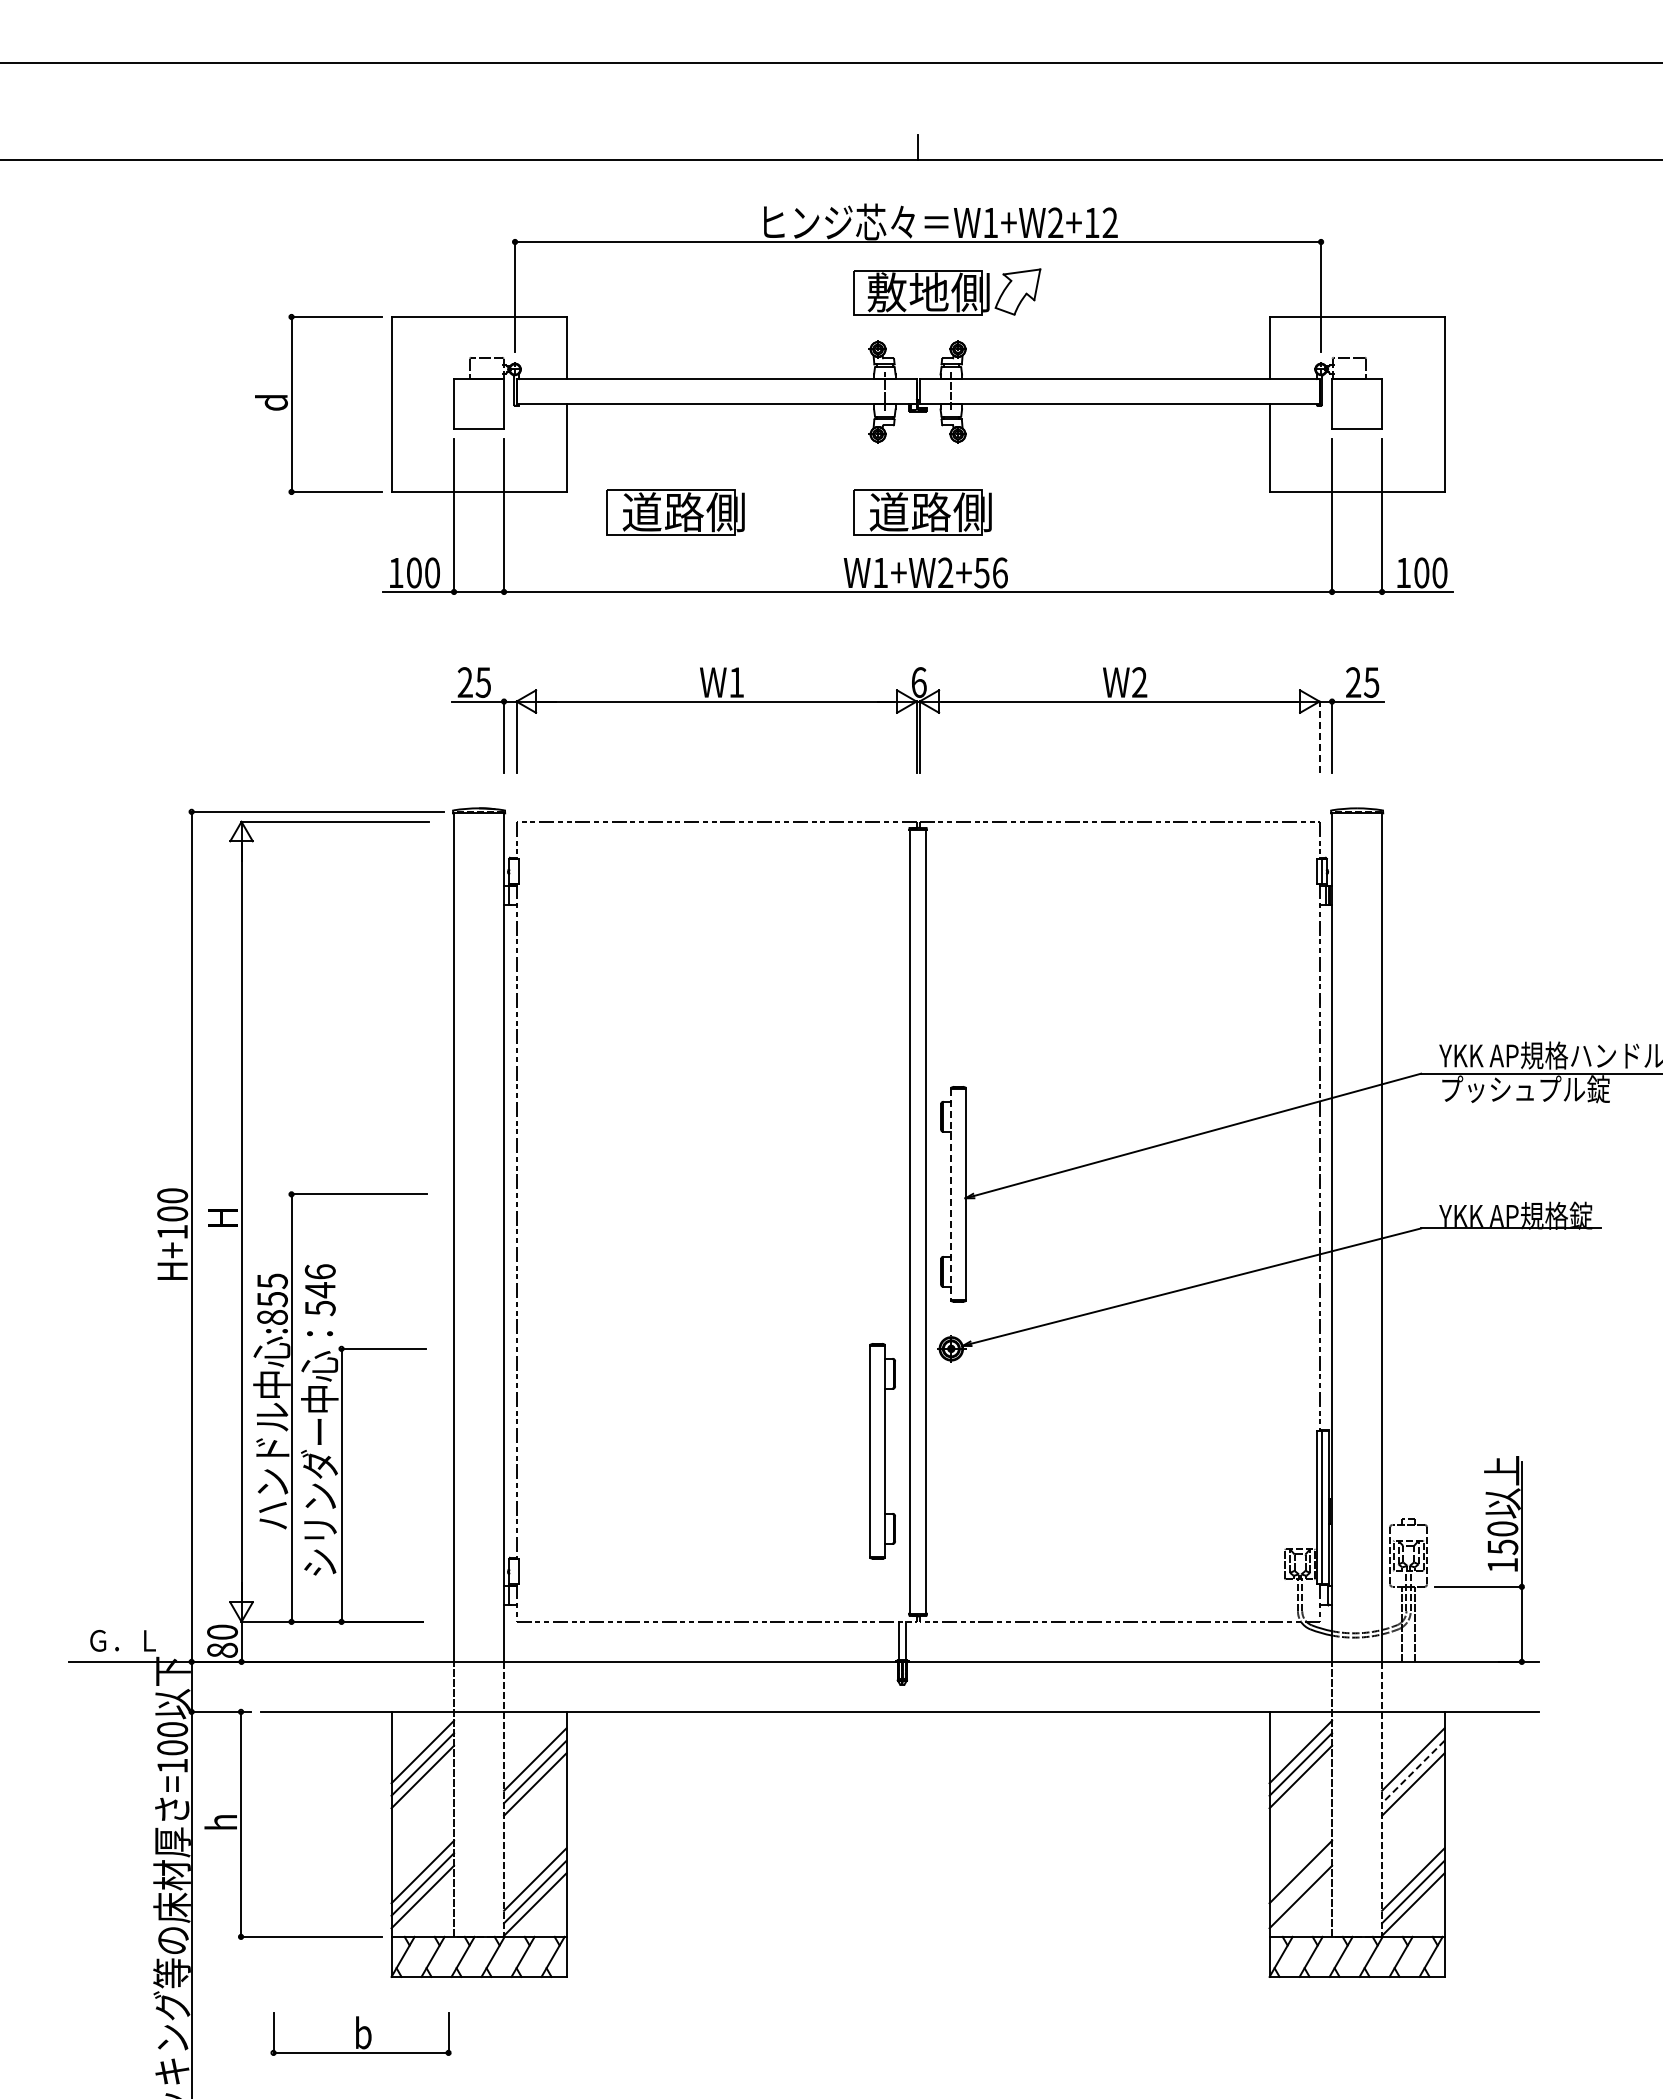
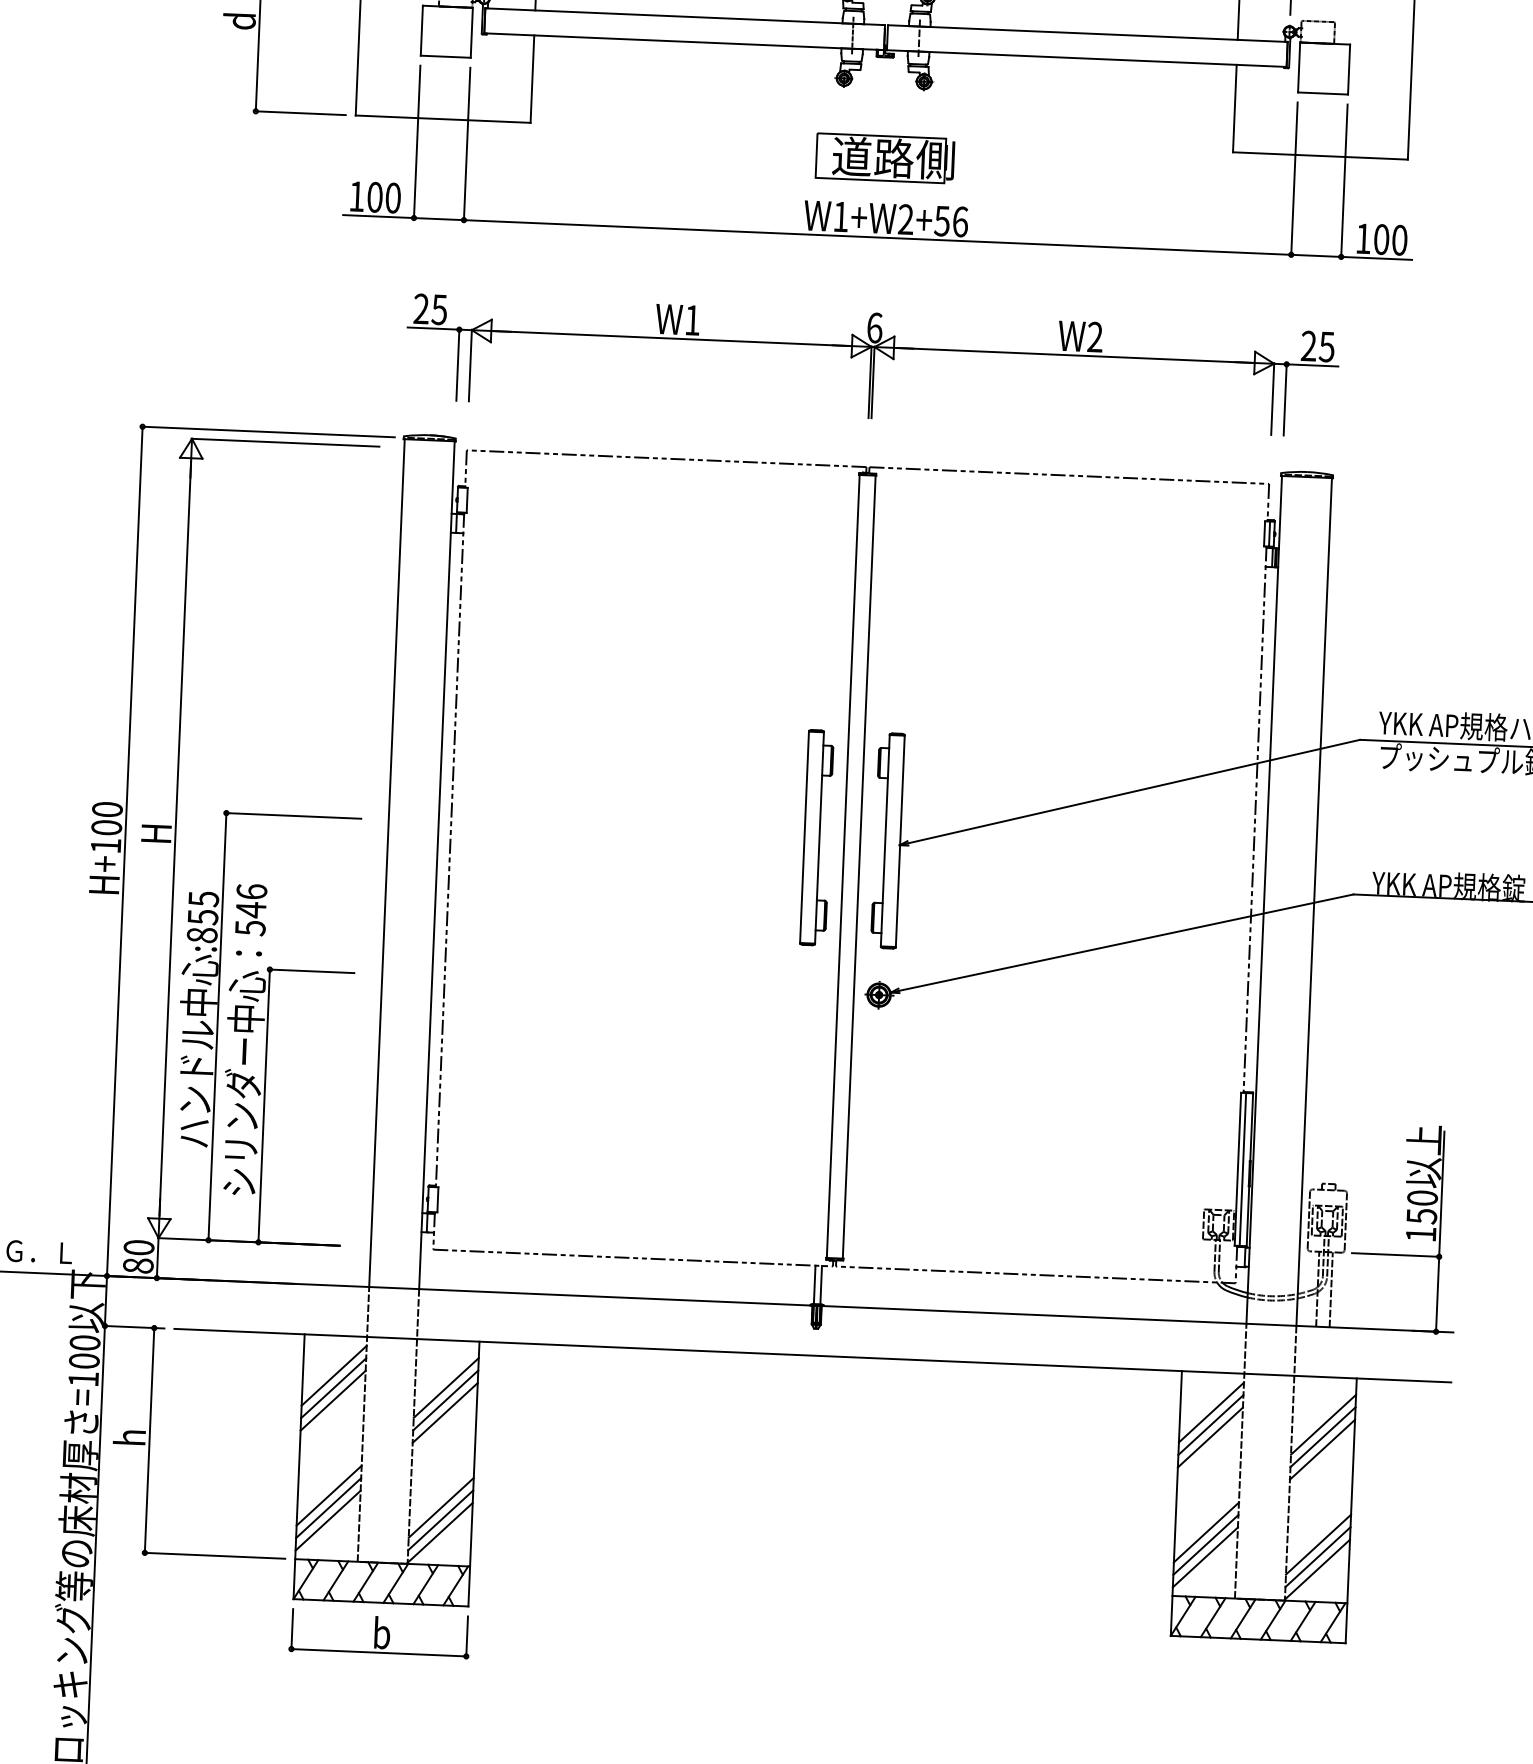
part: (675, 512) -> (638, 147), removed
line: (1319, 736) -> (1272, 398), dashed -> solid
line: (951, 1194) -> (885, 840), dashed -> solid
part: (882, 1451) -> (816, 837), moved
line: (1413, 1772) -> (1323, 1437), dashed -> solid
line: (1300, 1884) -> (1205, 1544), added
part: (360, 2033) -> (379, 1633), moved

